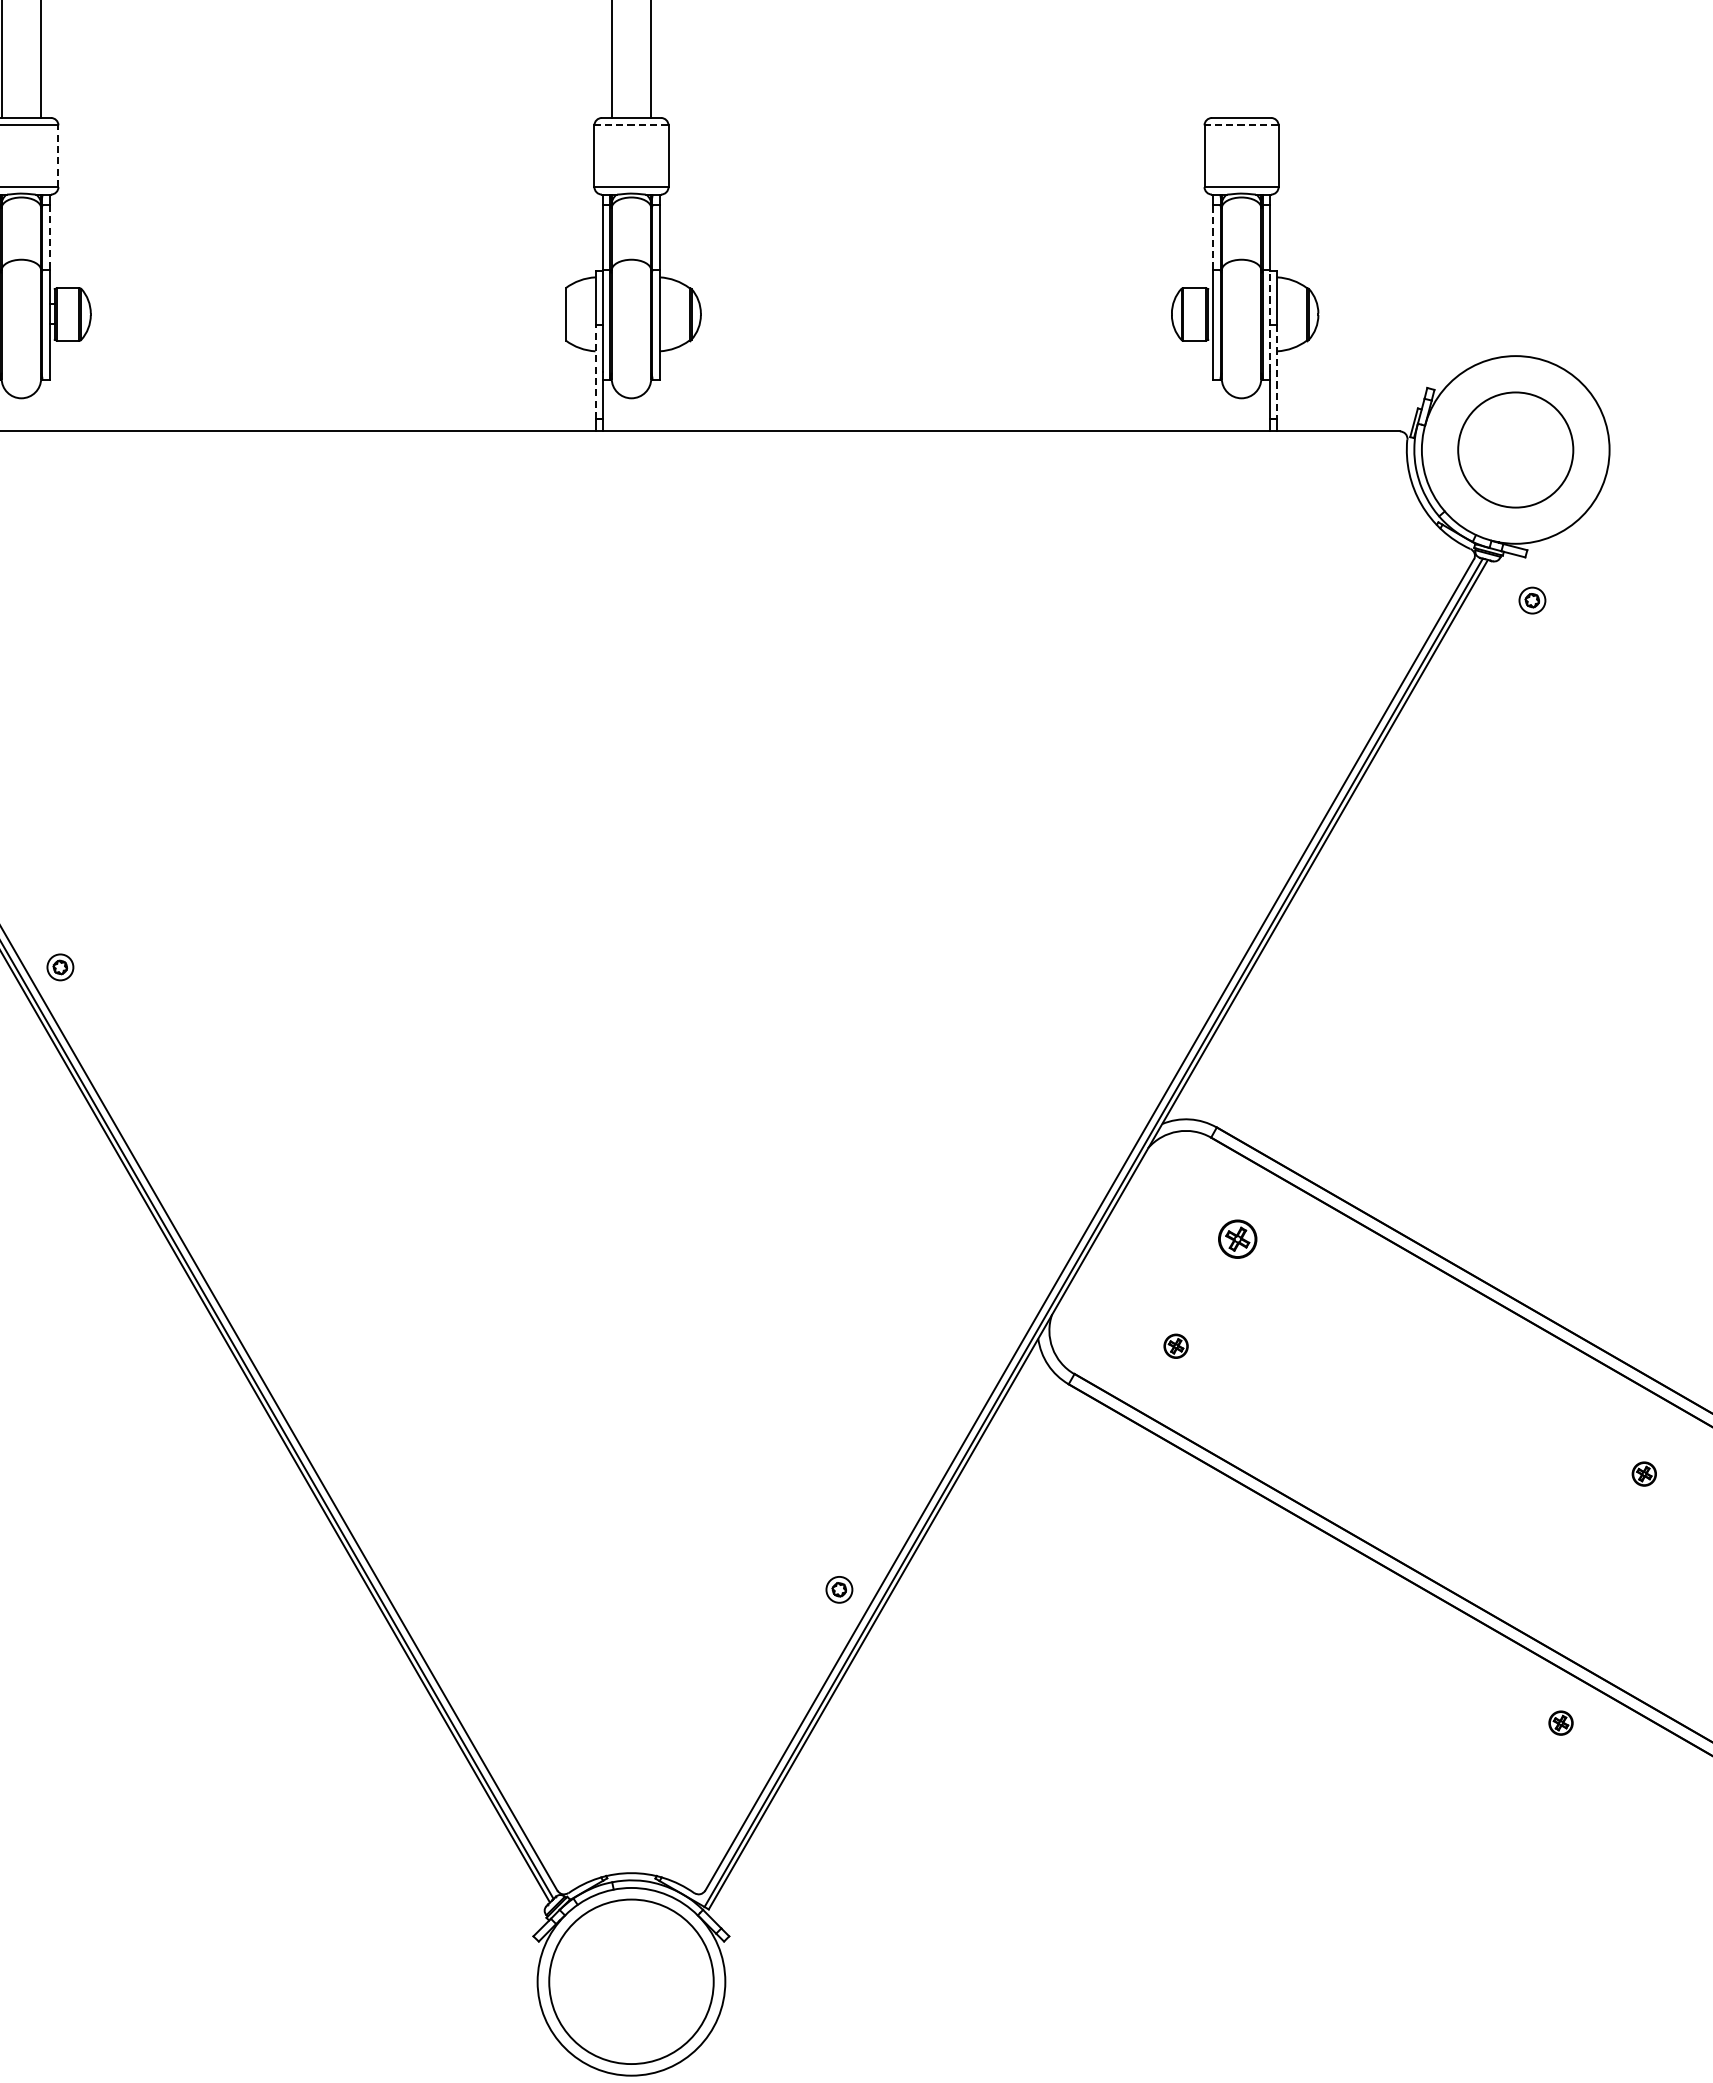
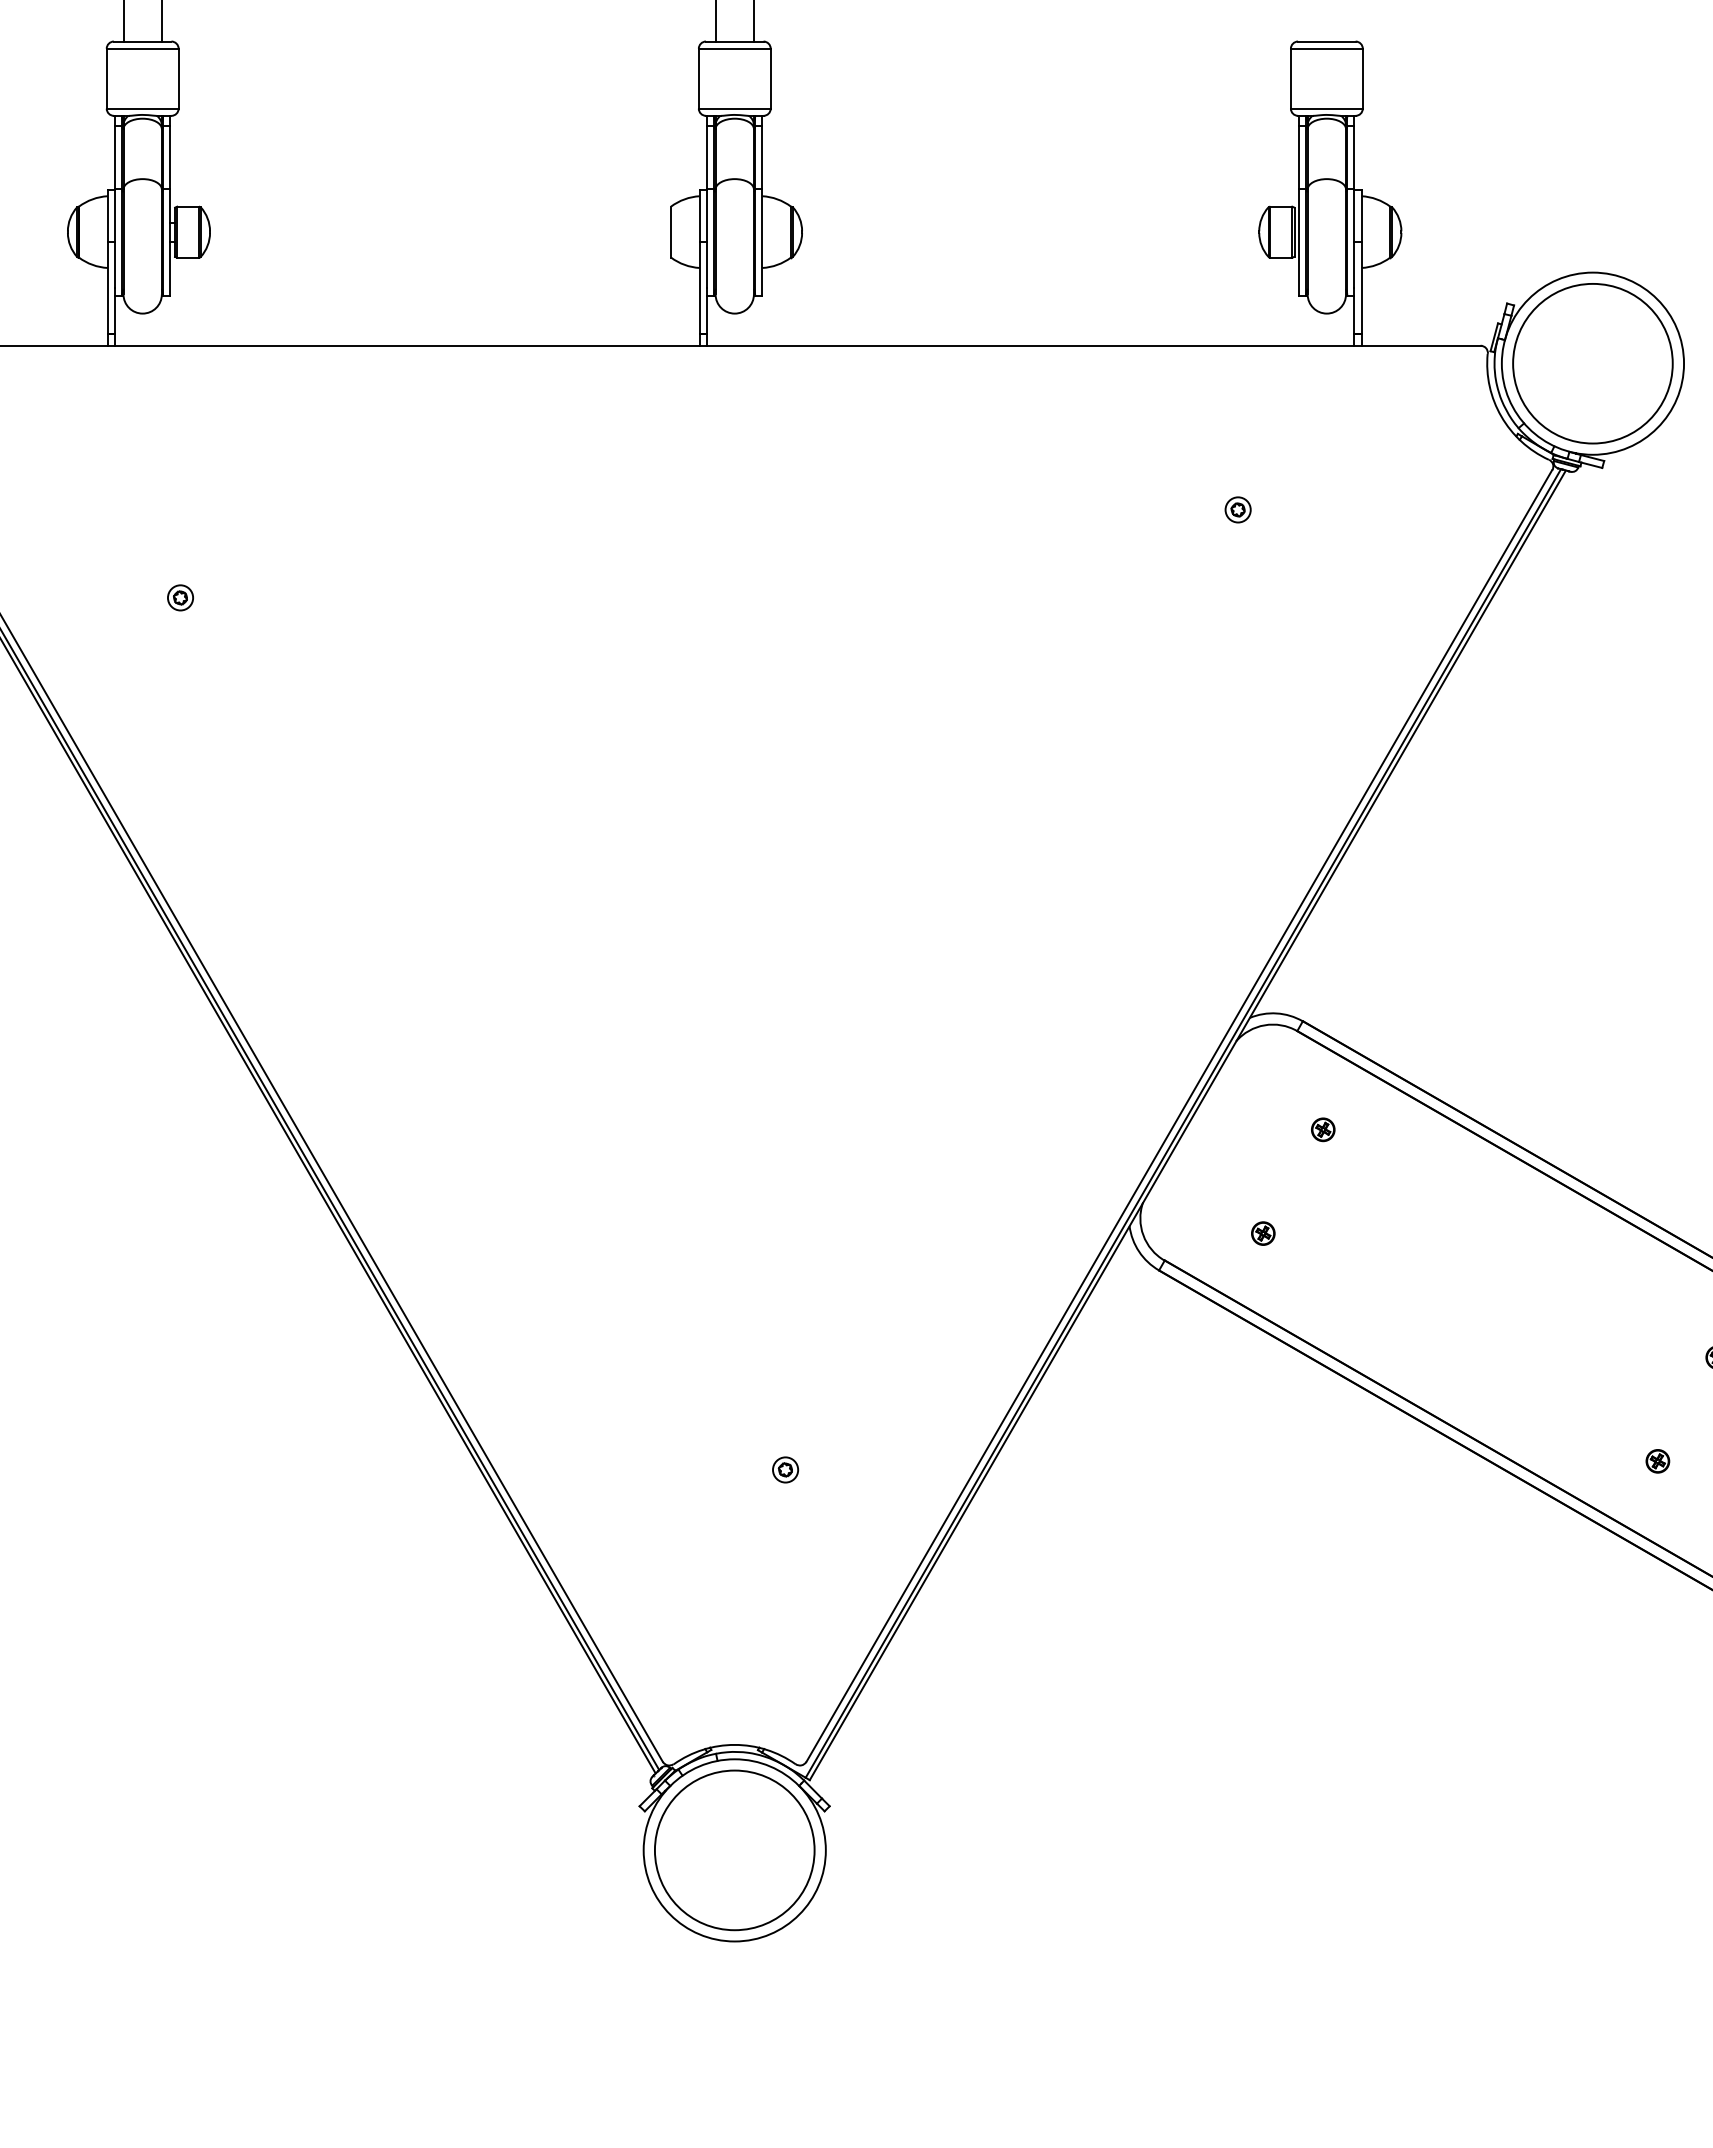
line: (631, 125) -> (734, 48), dashed -> solid
line: (1241, 125) -> (1326, 48), dashed -> solid
line: (58, 156) -> (178, 78), dashed -> solid
line: (1213, 236) -> (1299, 156), dashed -> solid
line: (50, 237) -> (170, 157), dashed -> solid
line: (1270, 319) -> (1354, 237), dashed -> solid
line: (596, 371) -> (700, 287), dashed -> solid
line: (1277, 371) -> (1361, 287), dashed -> solid
circle: (1515, 449) -> (1592, 363), size x1.43
part: (1531, 600) -> (1237, 509), moved
part: (60, 966) -> (180, 597), moved
part: (1238, 1239) -> (1323, 1129), size x0.62
part: (839, 1589) -> (785, 1469), moved
part: (1560, 1723) -> (1657, 1461), moved

